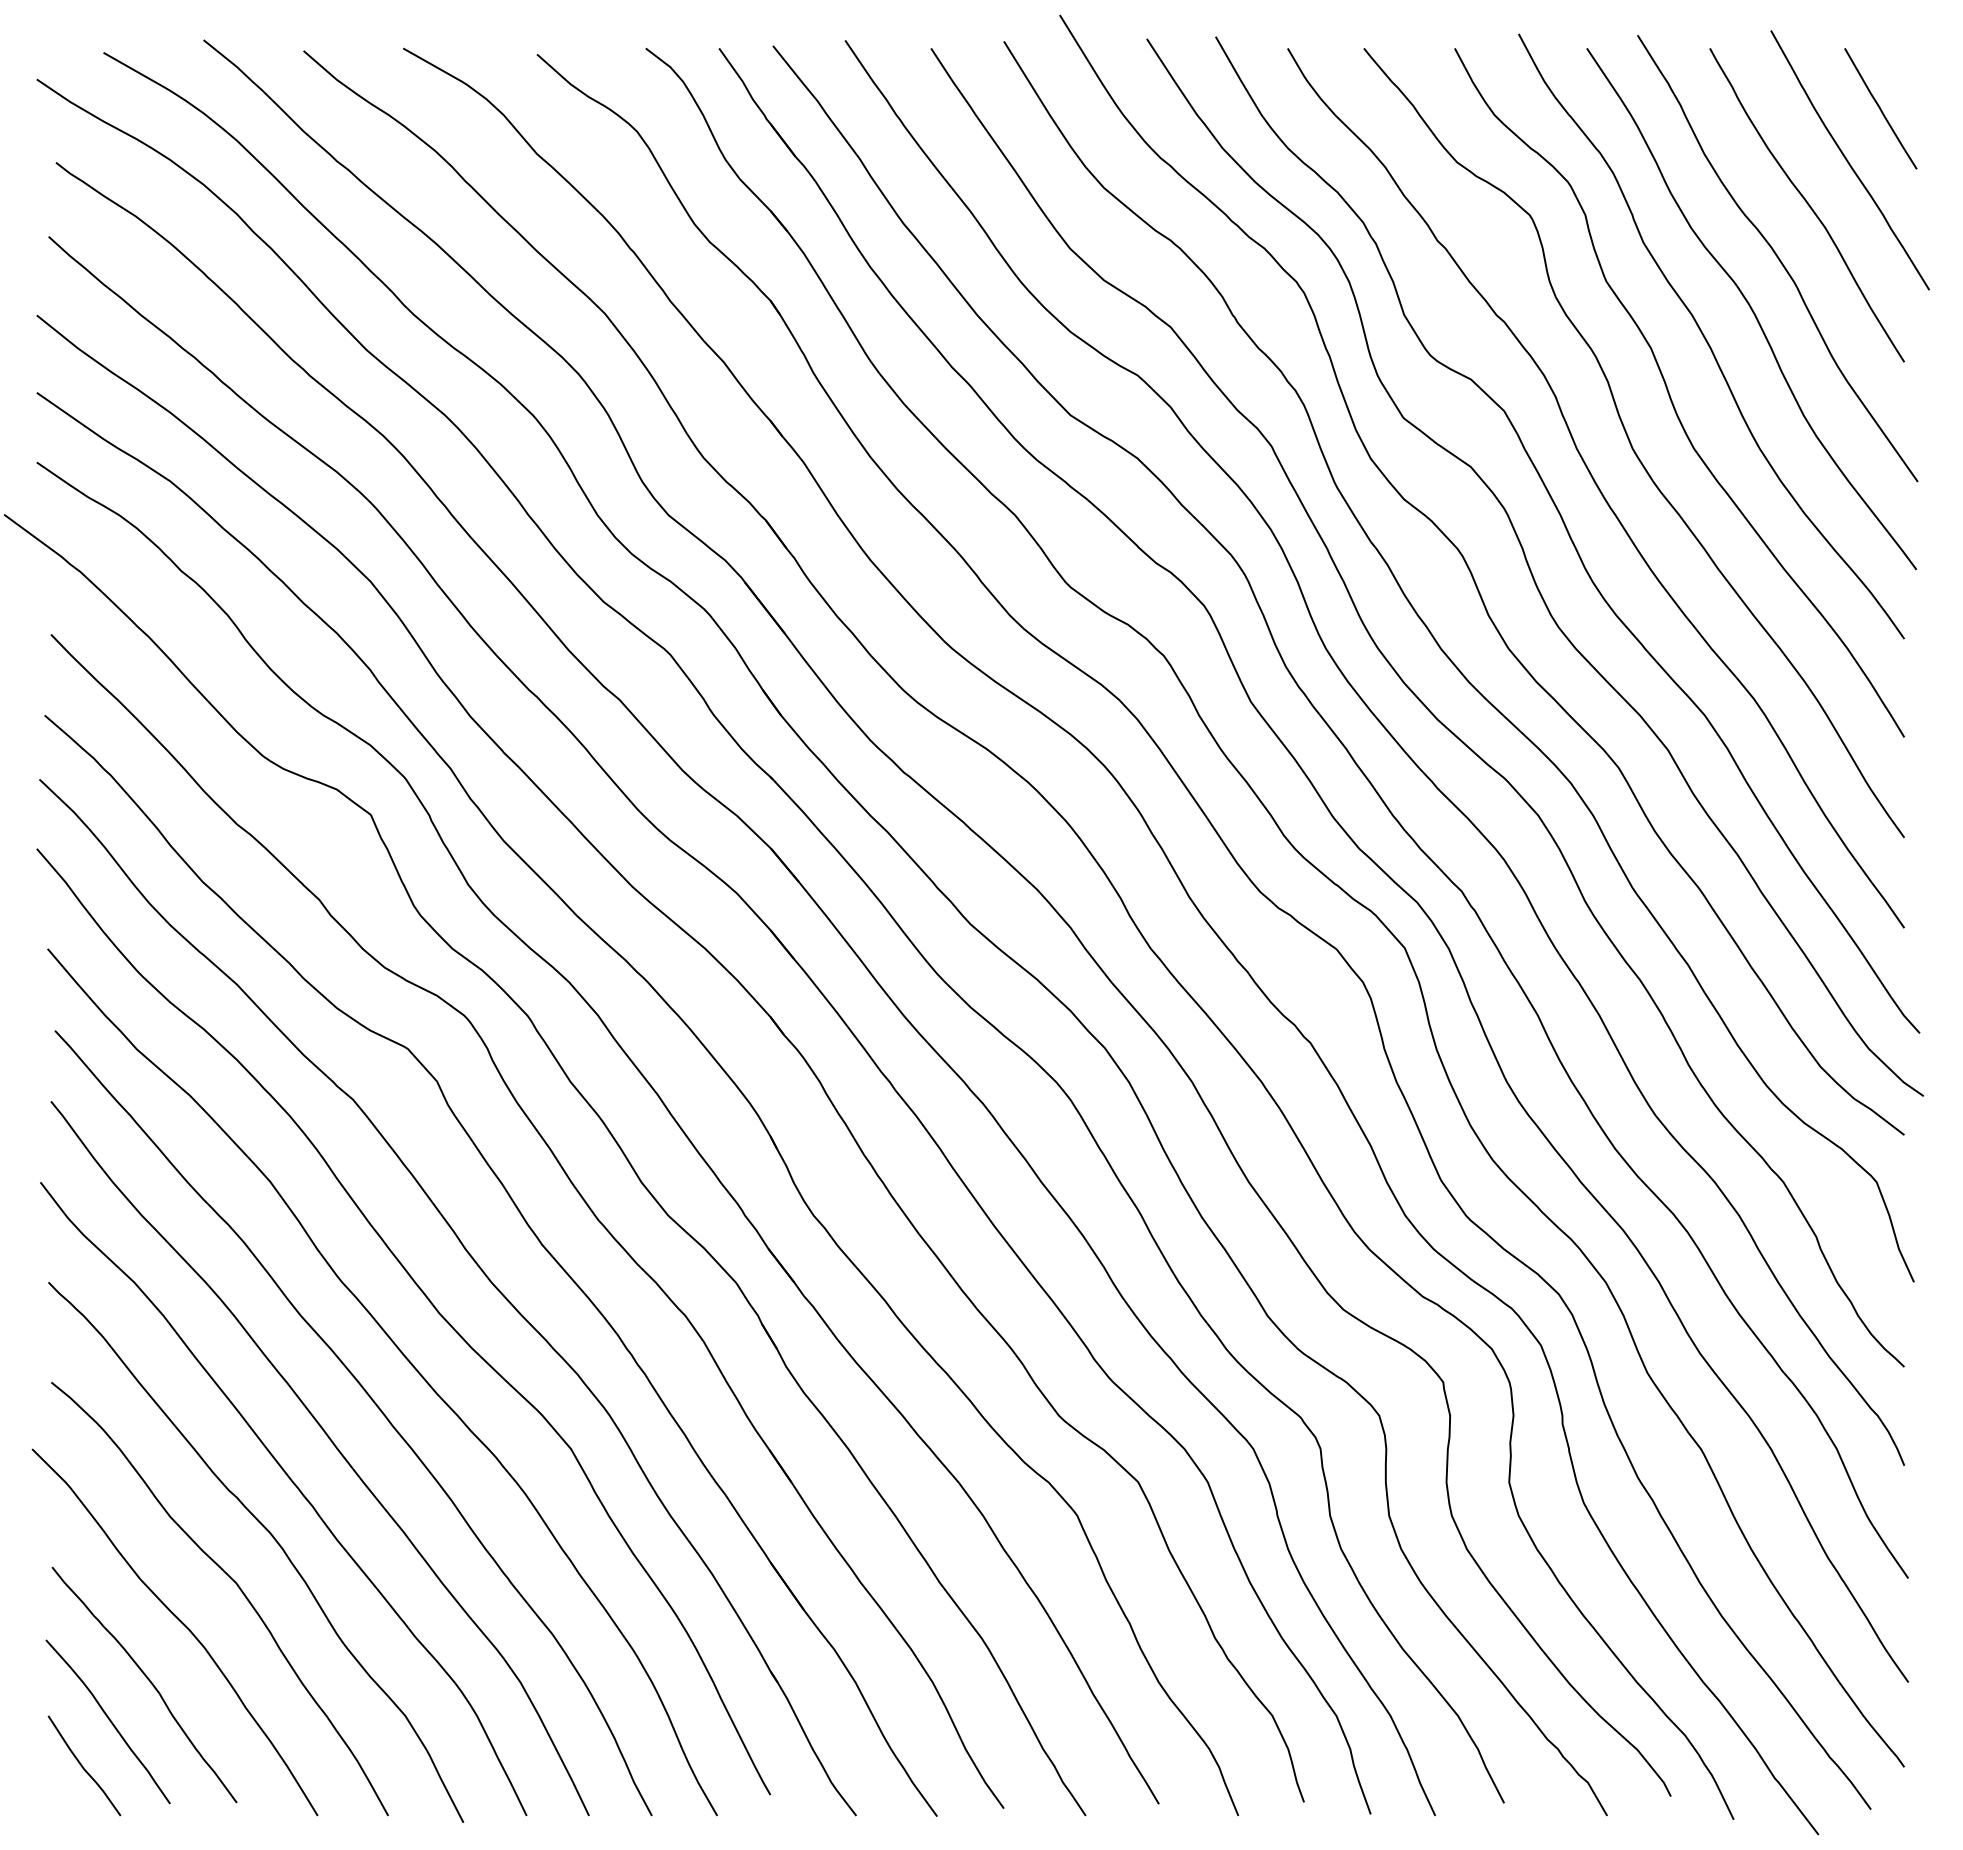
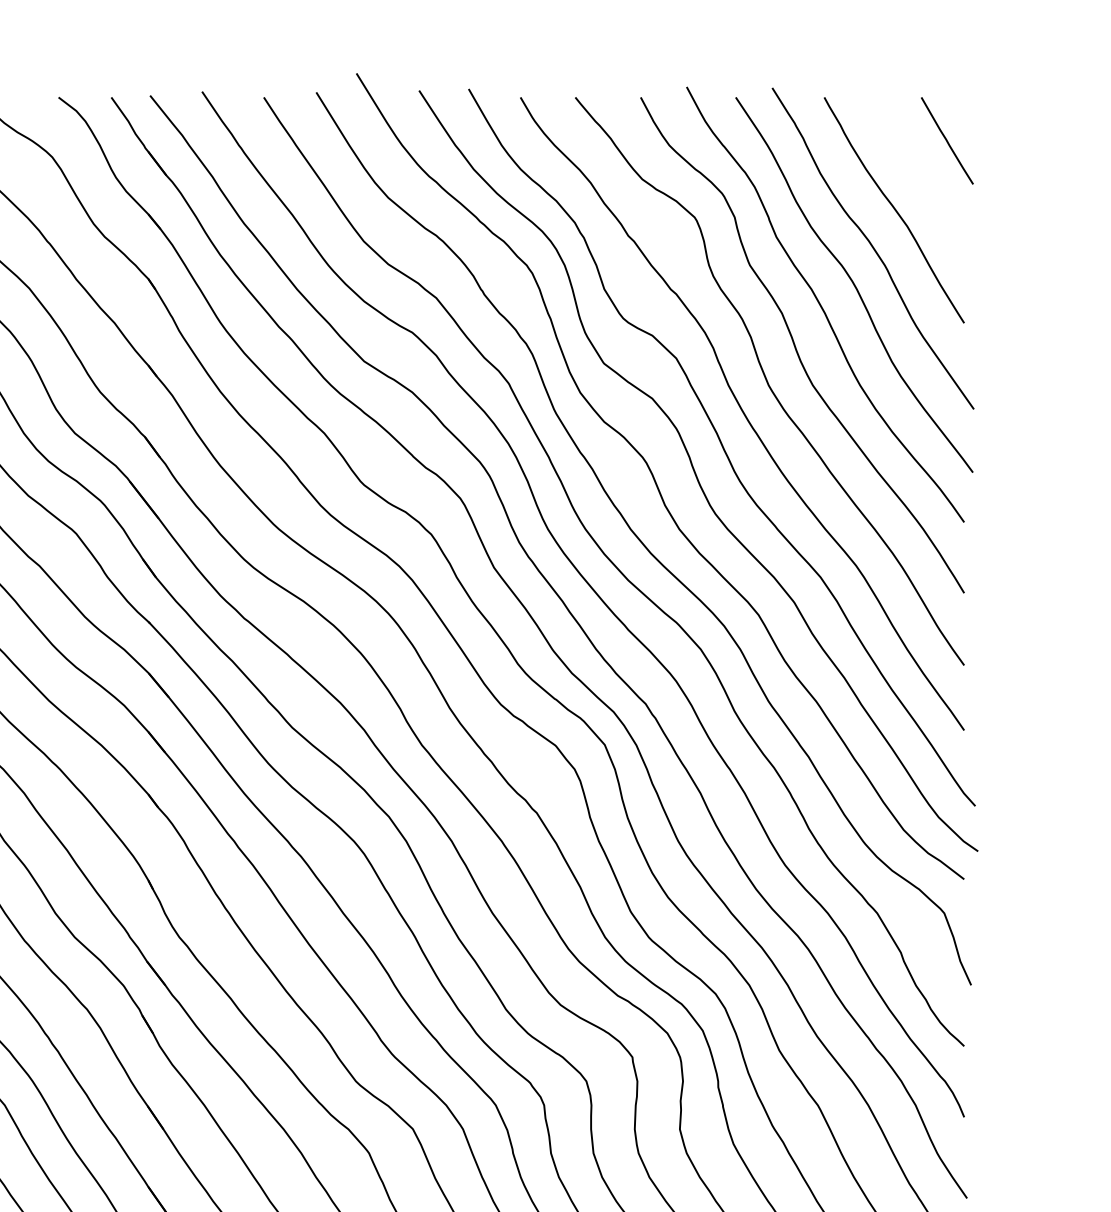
curve: (1848, 160) -> (924, 178), removed

